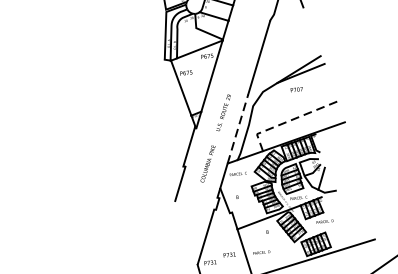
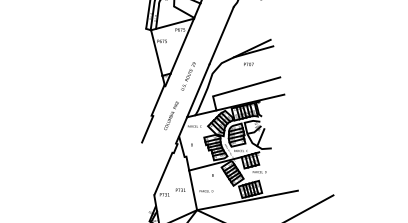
line: (288, 120) -> (239, 88), dashed -> solid
line: (238, 128) -> (198, 90), dashed -> solid

